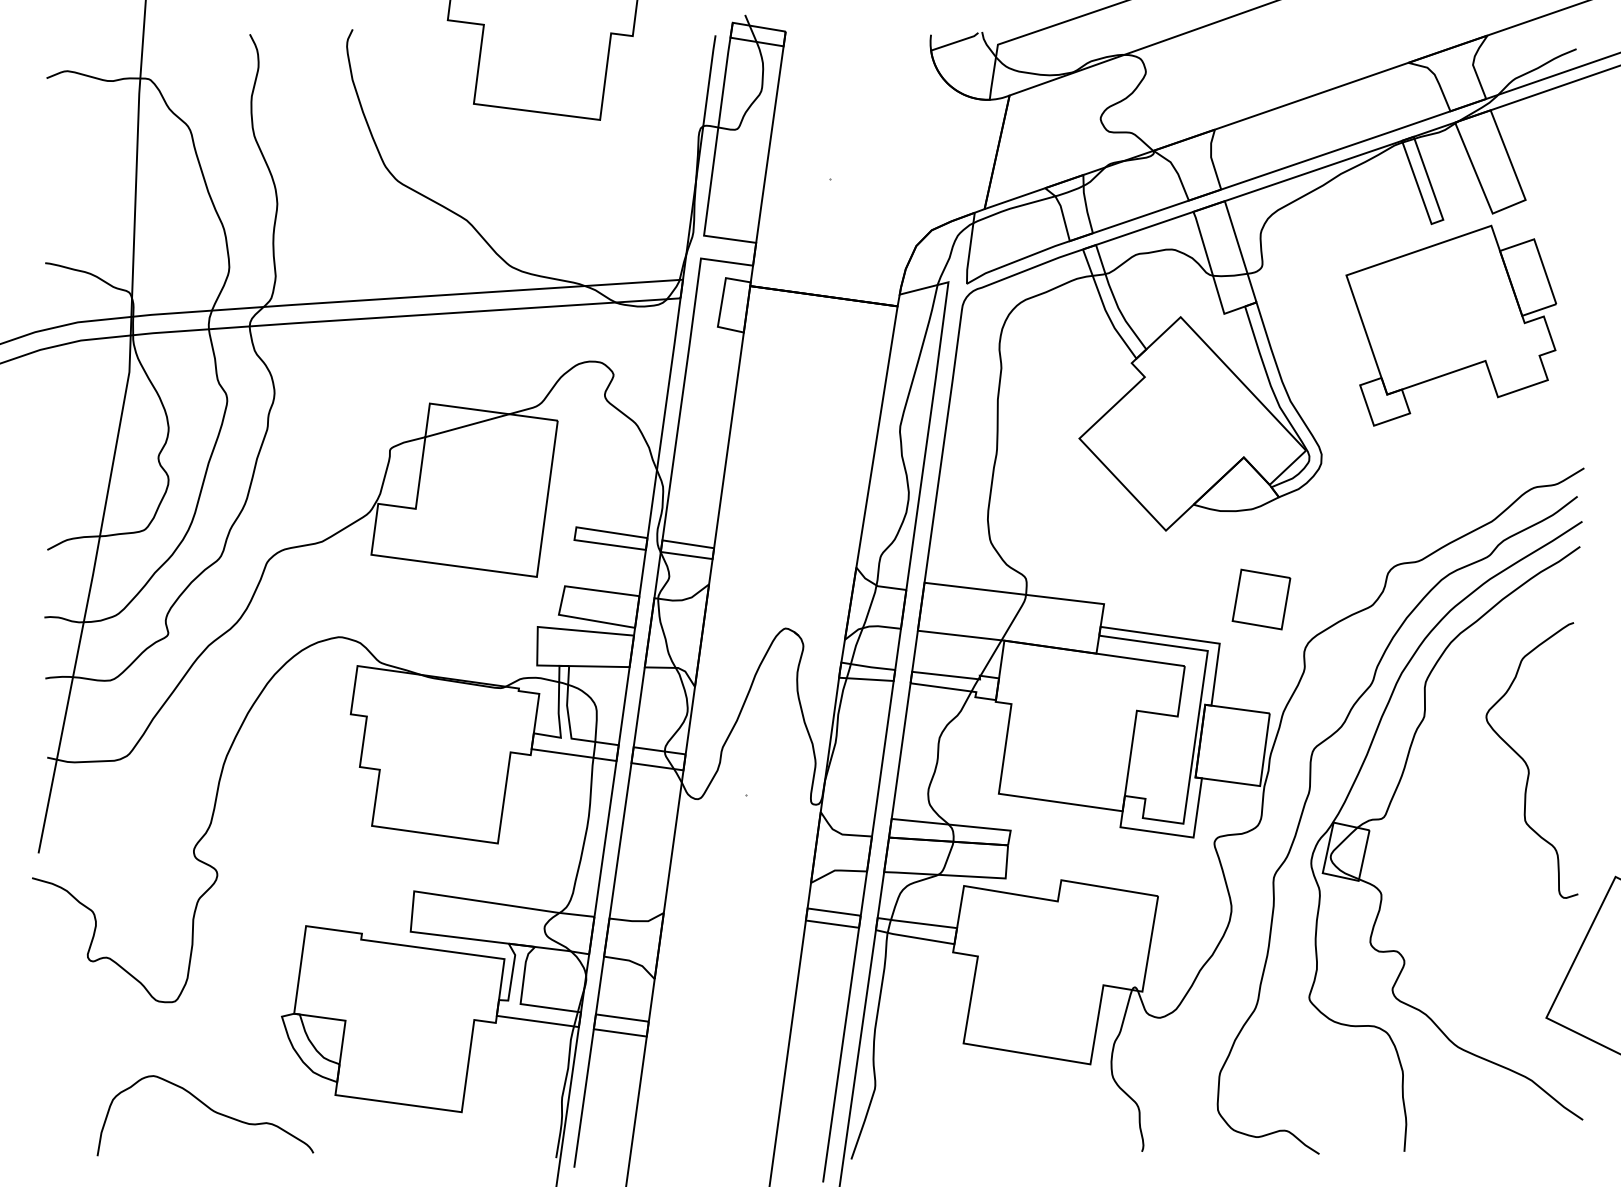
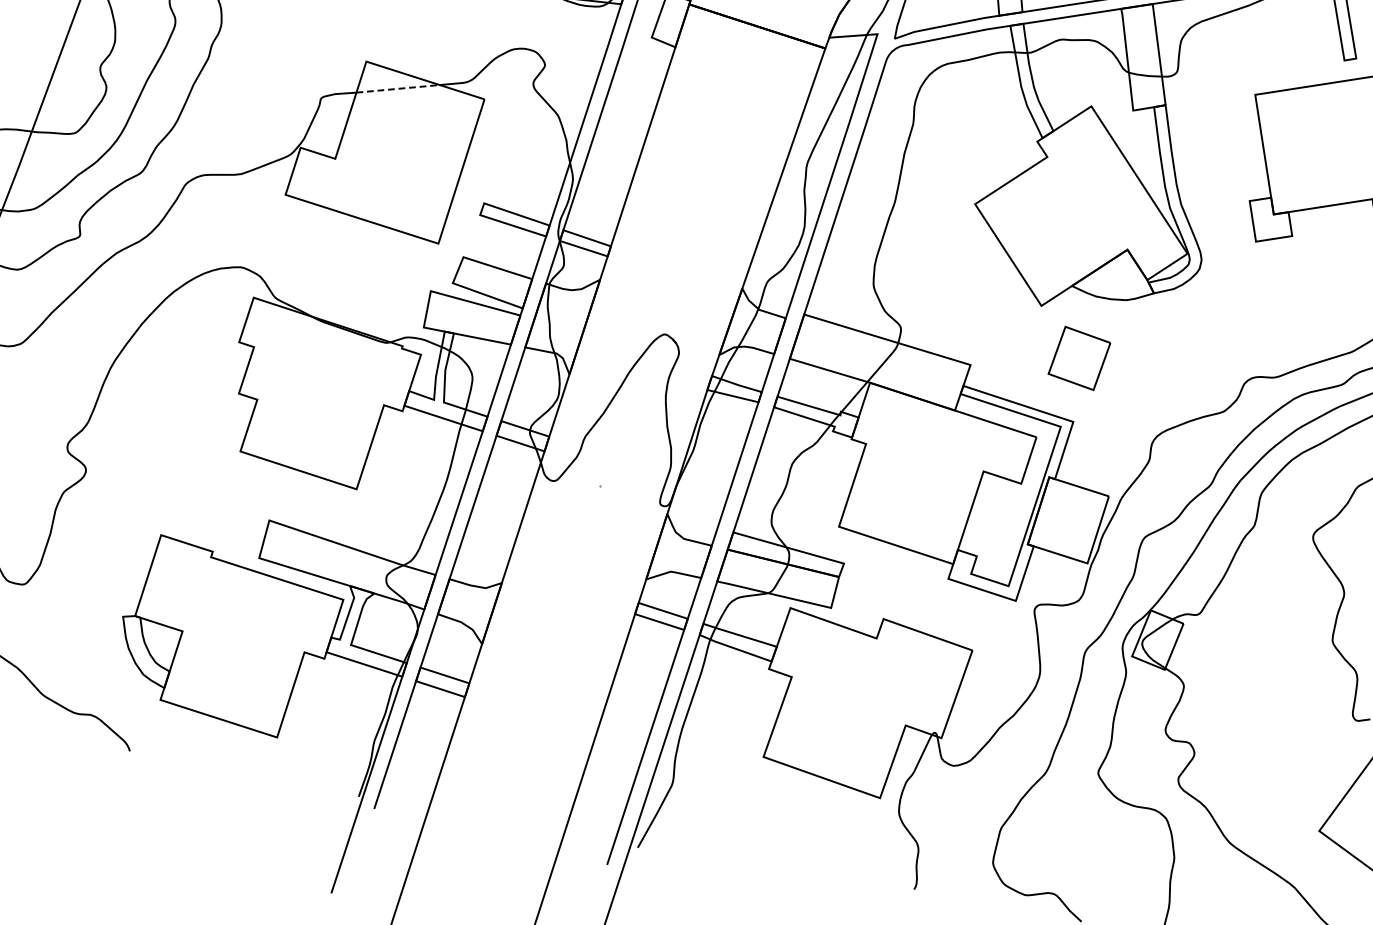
line: (467, 425) -> (398, 88), solid -> dashed
part: (1261, 599) -> (1079, 358), moved

